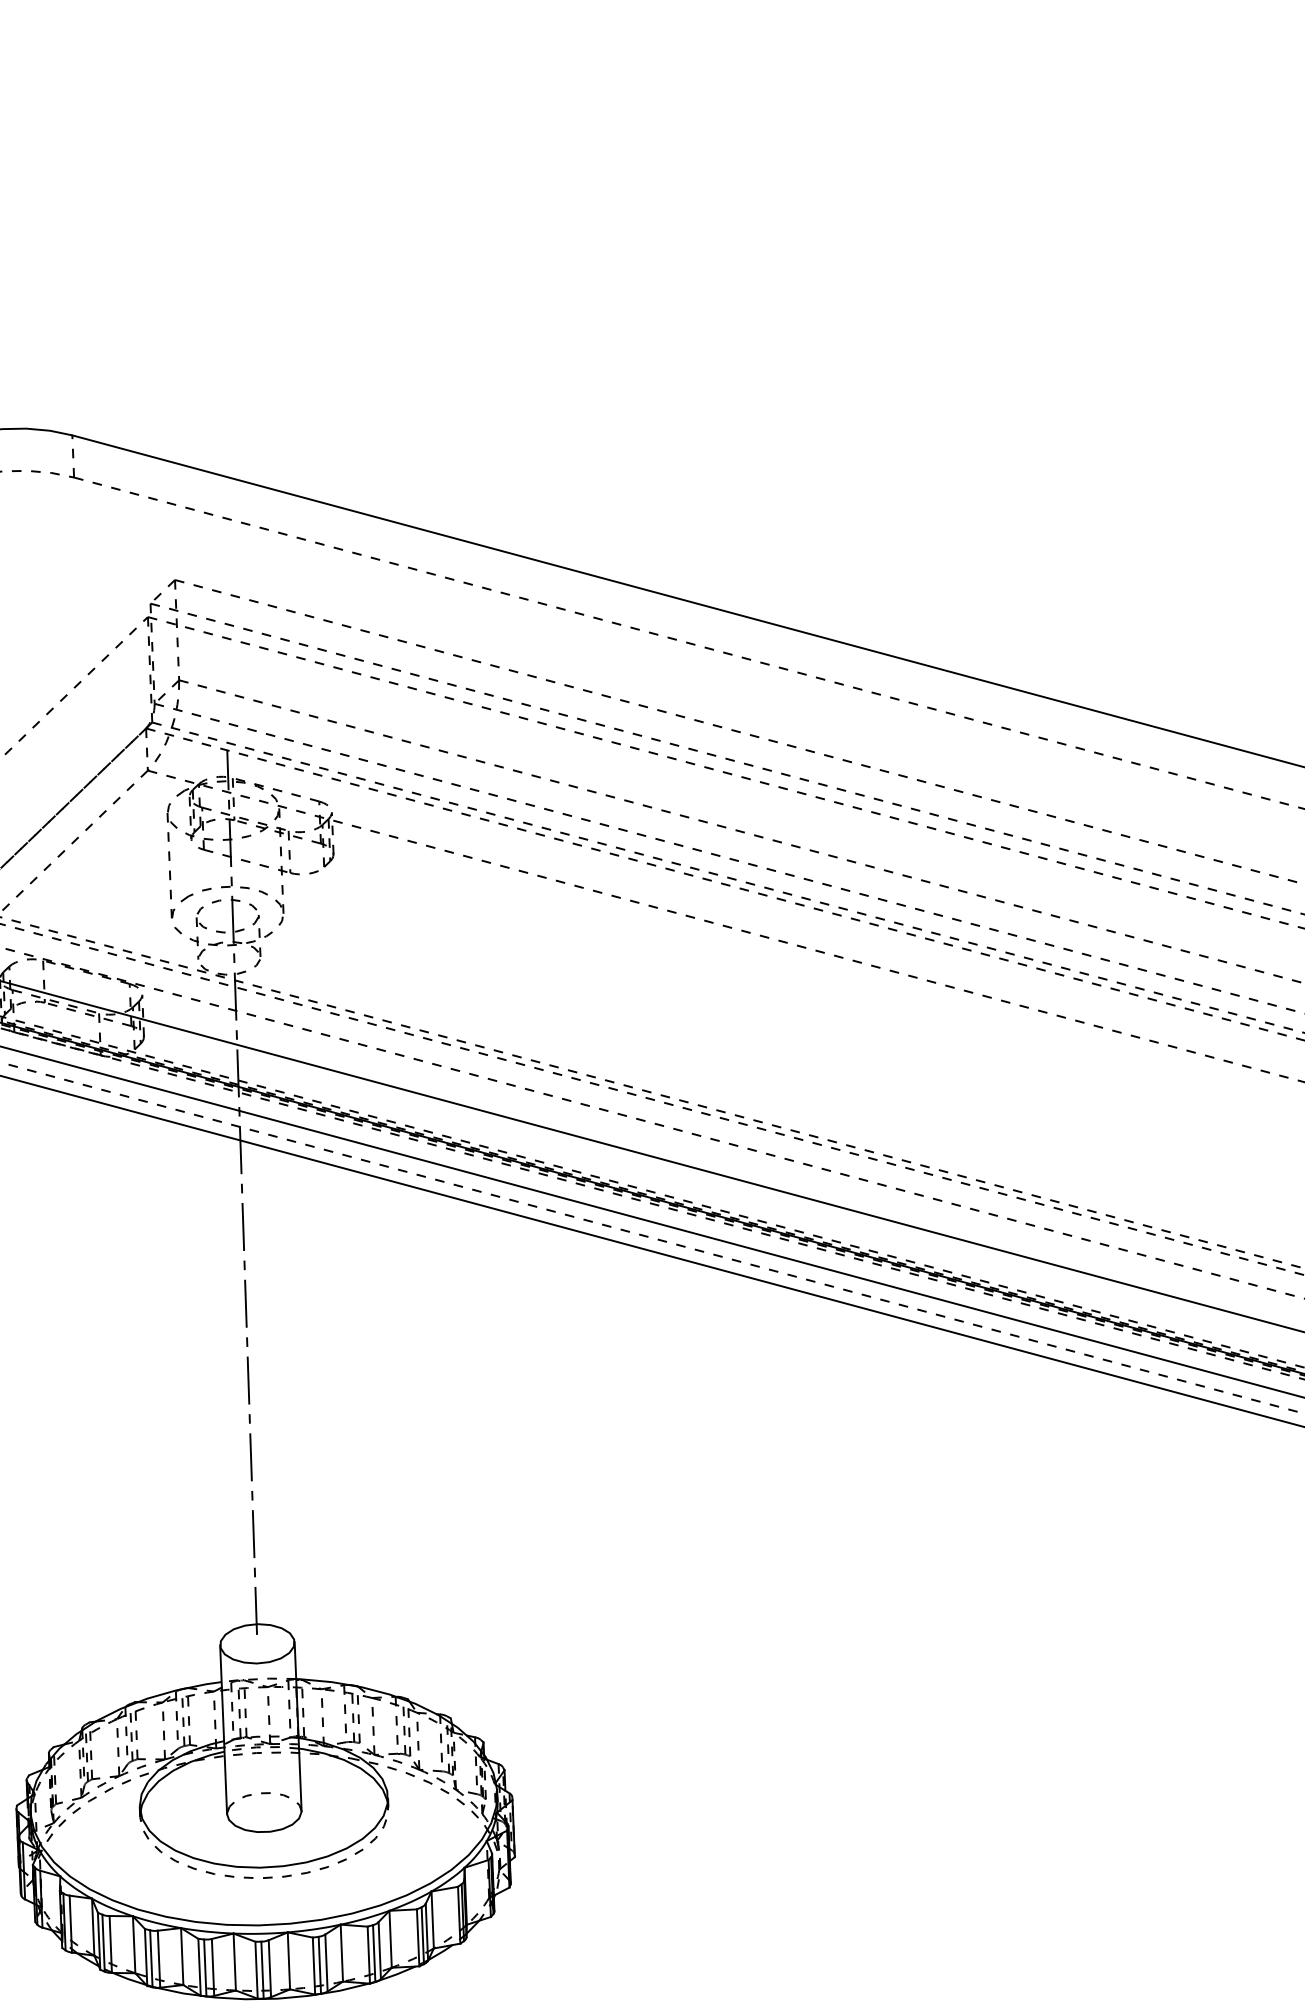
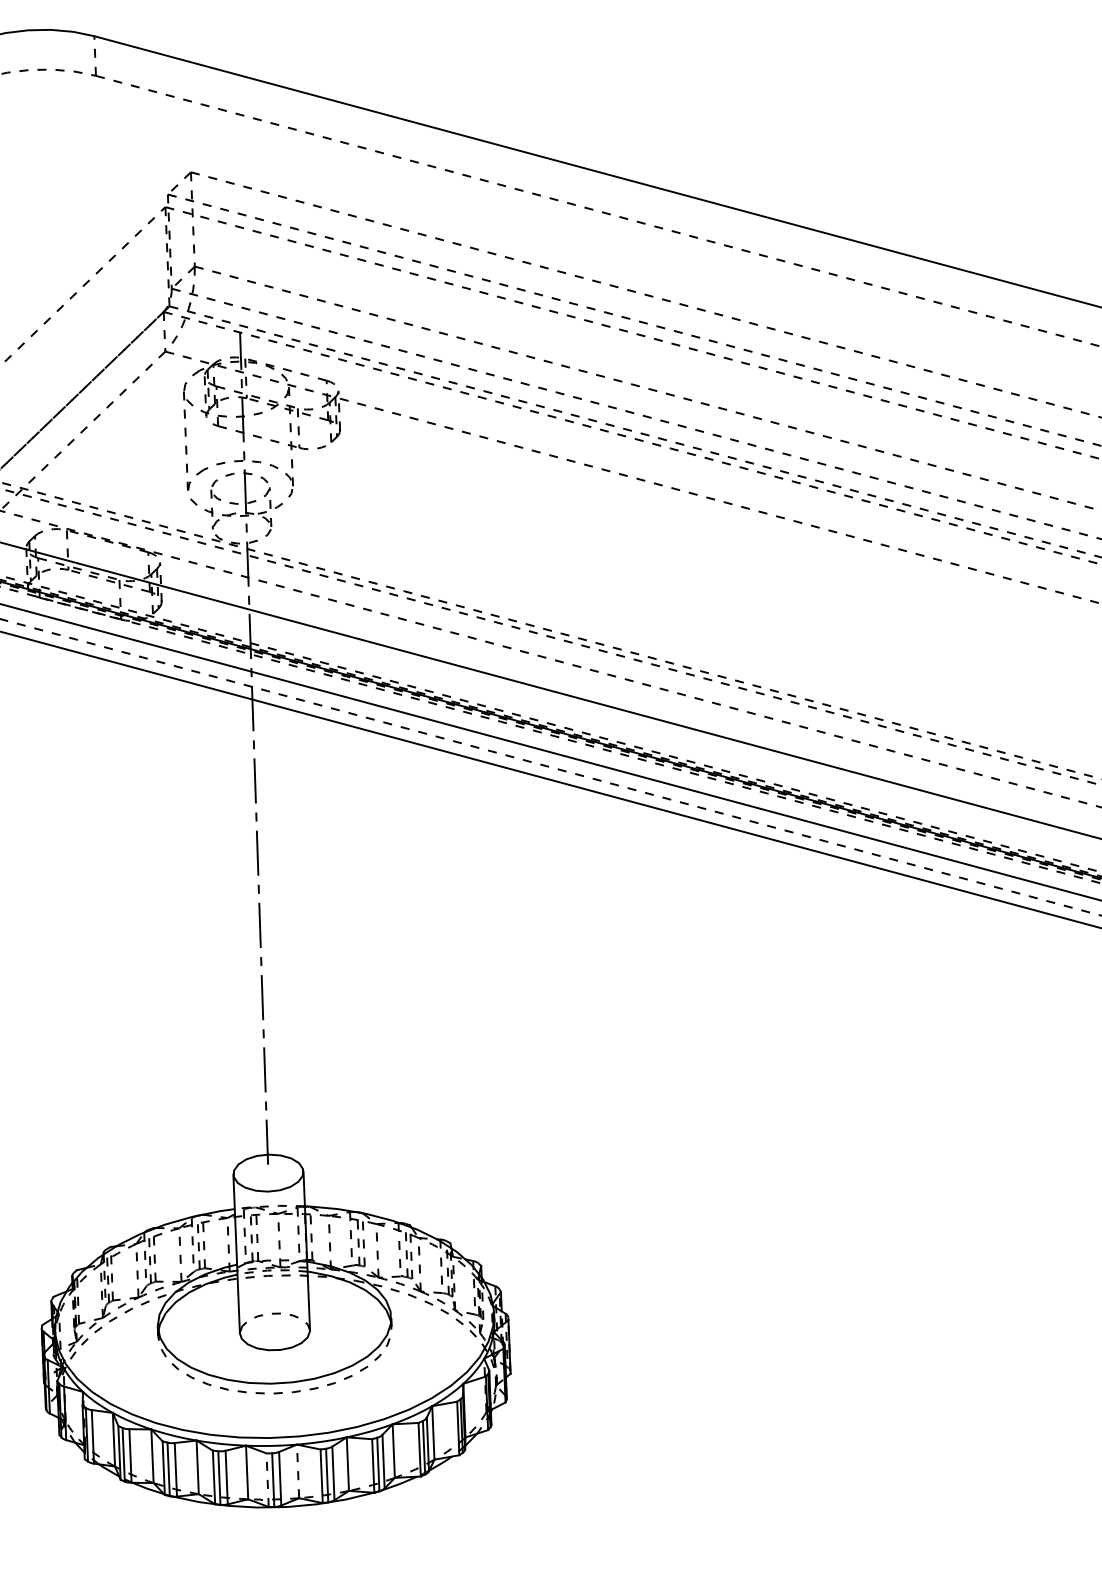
line: (288, 1960) -> (297, 1471), solid -> dashed
line: (256, 1969) -> (267, 1479), solid -> dashed

